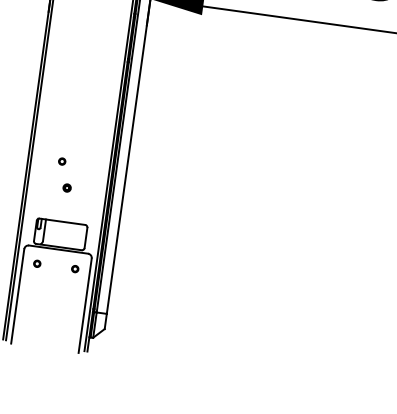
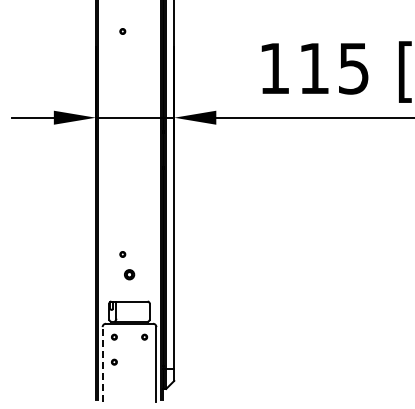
part: (67, 187) -> (129, 274), size x1.6
part: (33, 294) -> (114, 361), added
line: (17, 295) -> (102, 364), solid -> dashed

